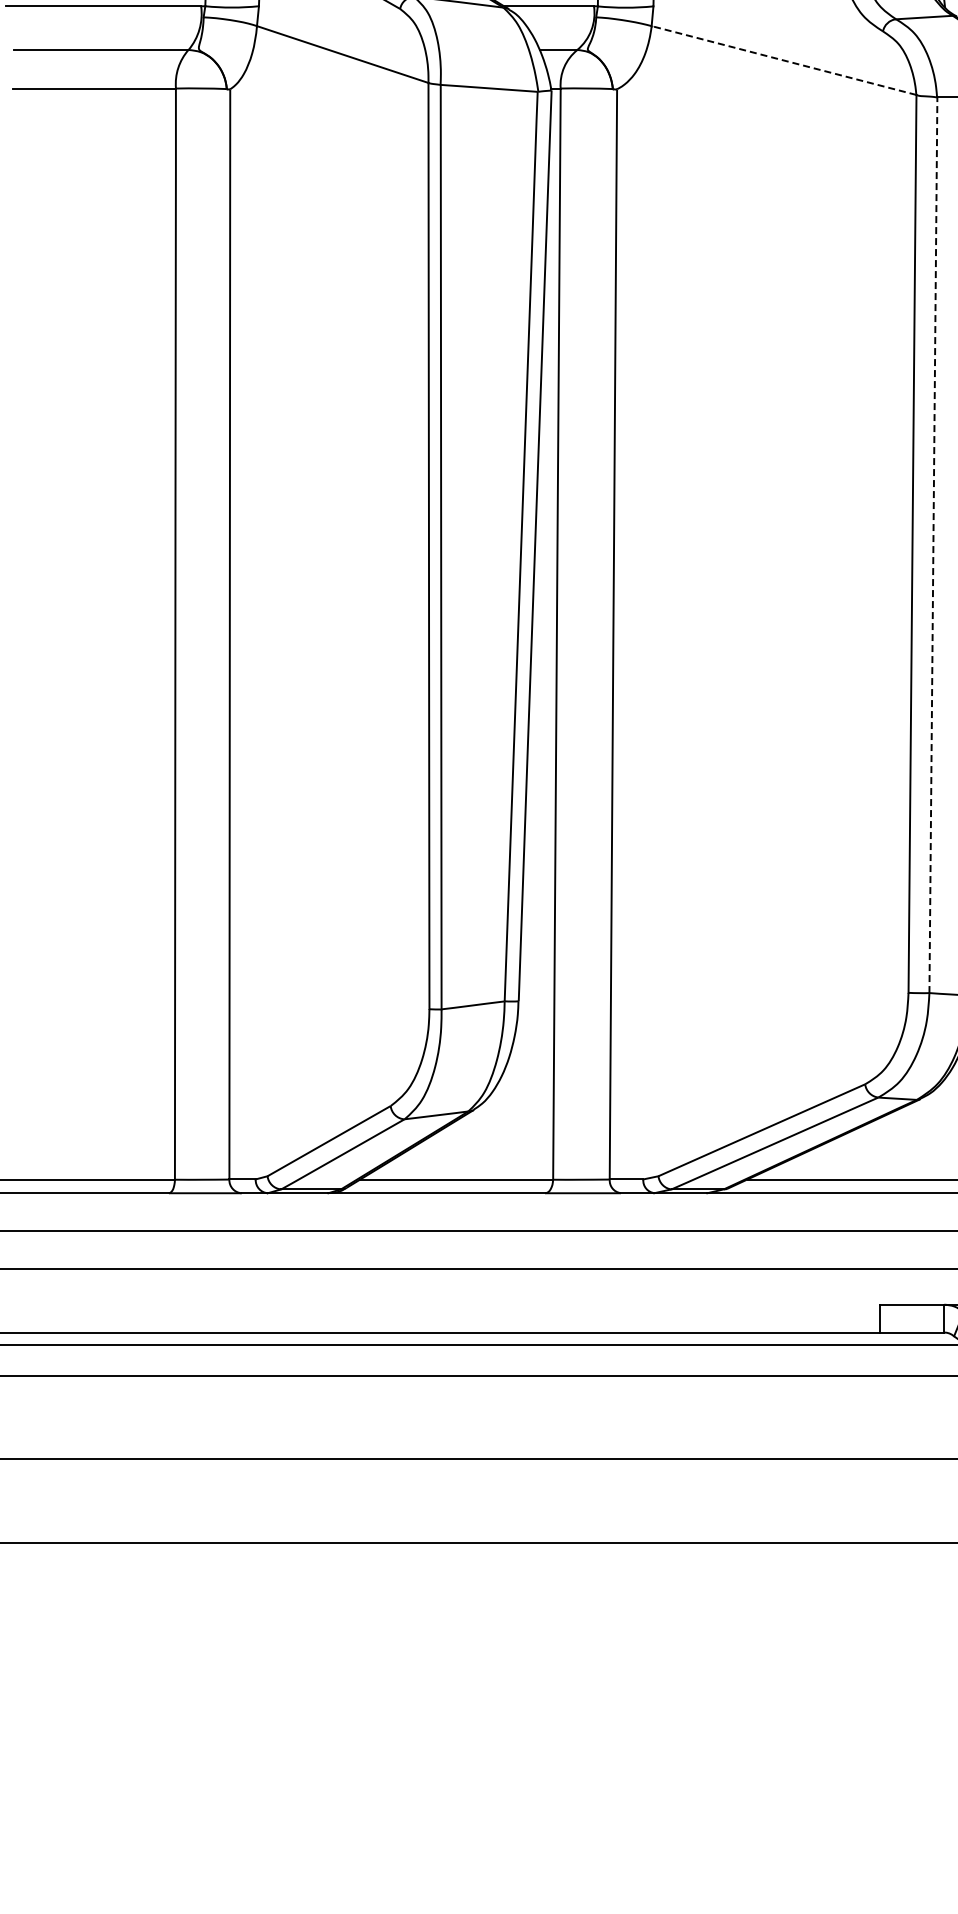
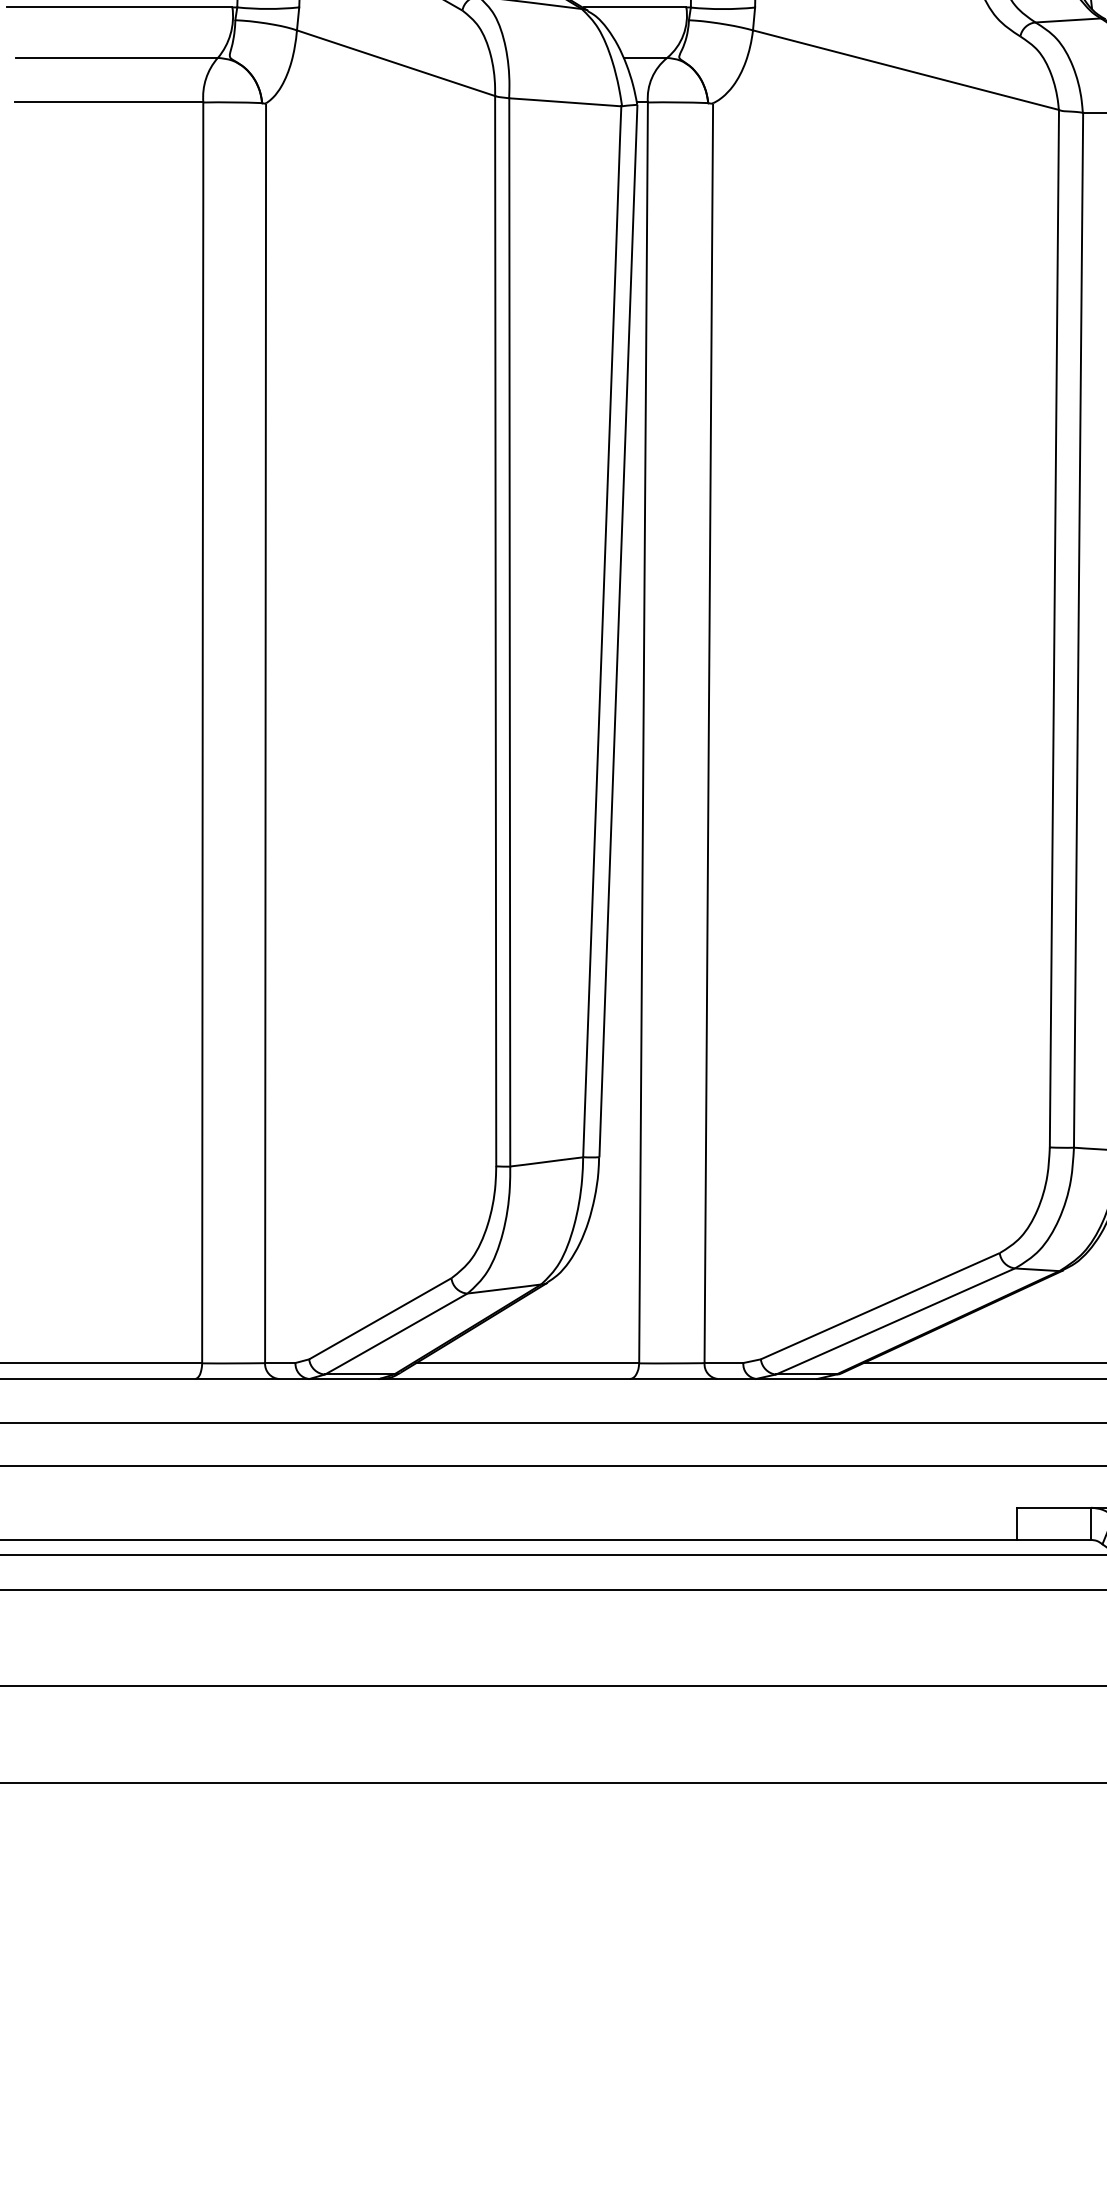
line: (784, 60) -> (906, 70), dashed -> solid
line: (933, 545) -> (1078, 630), dashed -> solid

